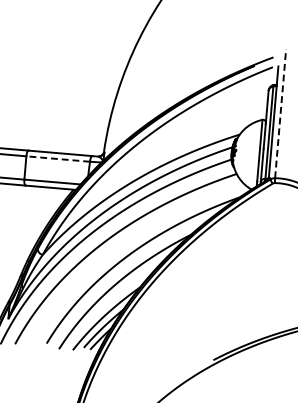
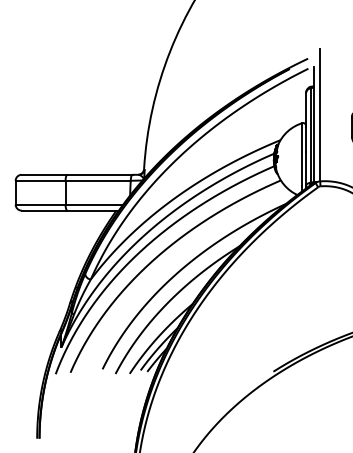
line: (280, 112) -> (320, 114), dashed -> solid
line: (58, 158) -> (98, 180), dashed -> solid

